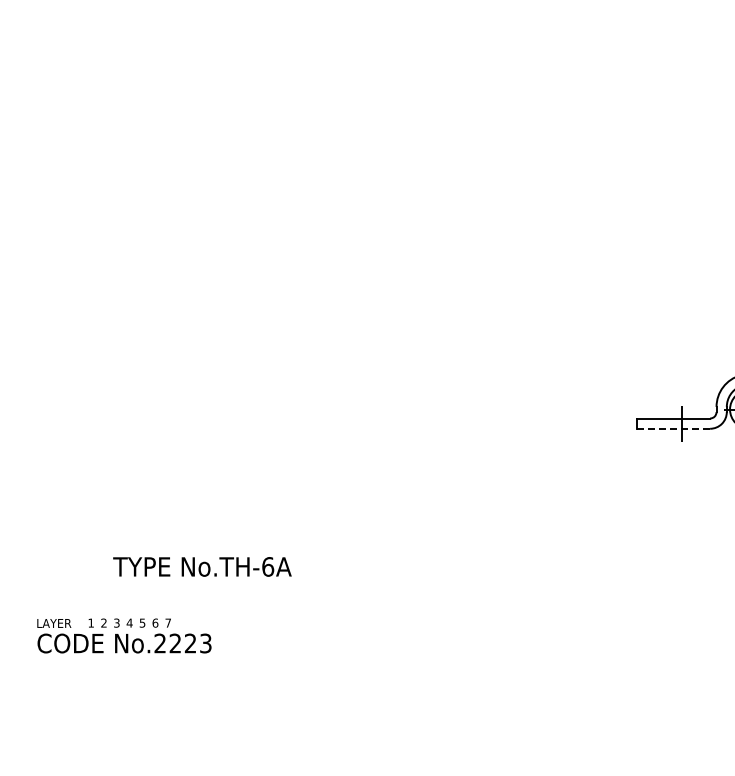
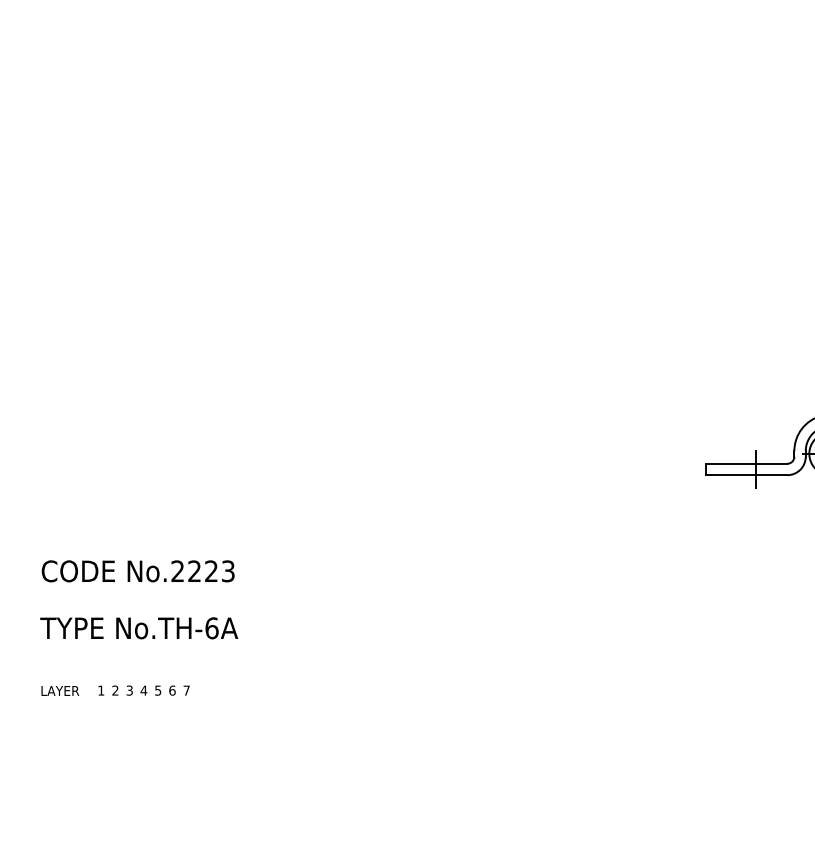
line: (673, 428) -> (746, 474), dashed -> solid
text: (202, 566) -> (139, 627), moved
text: (124, 643) -> (138, 571), moved

